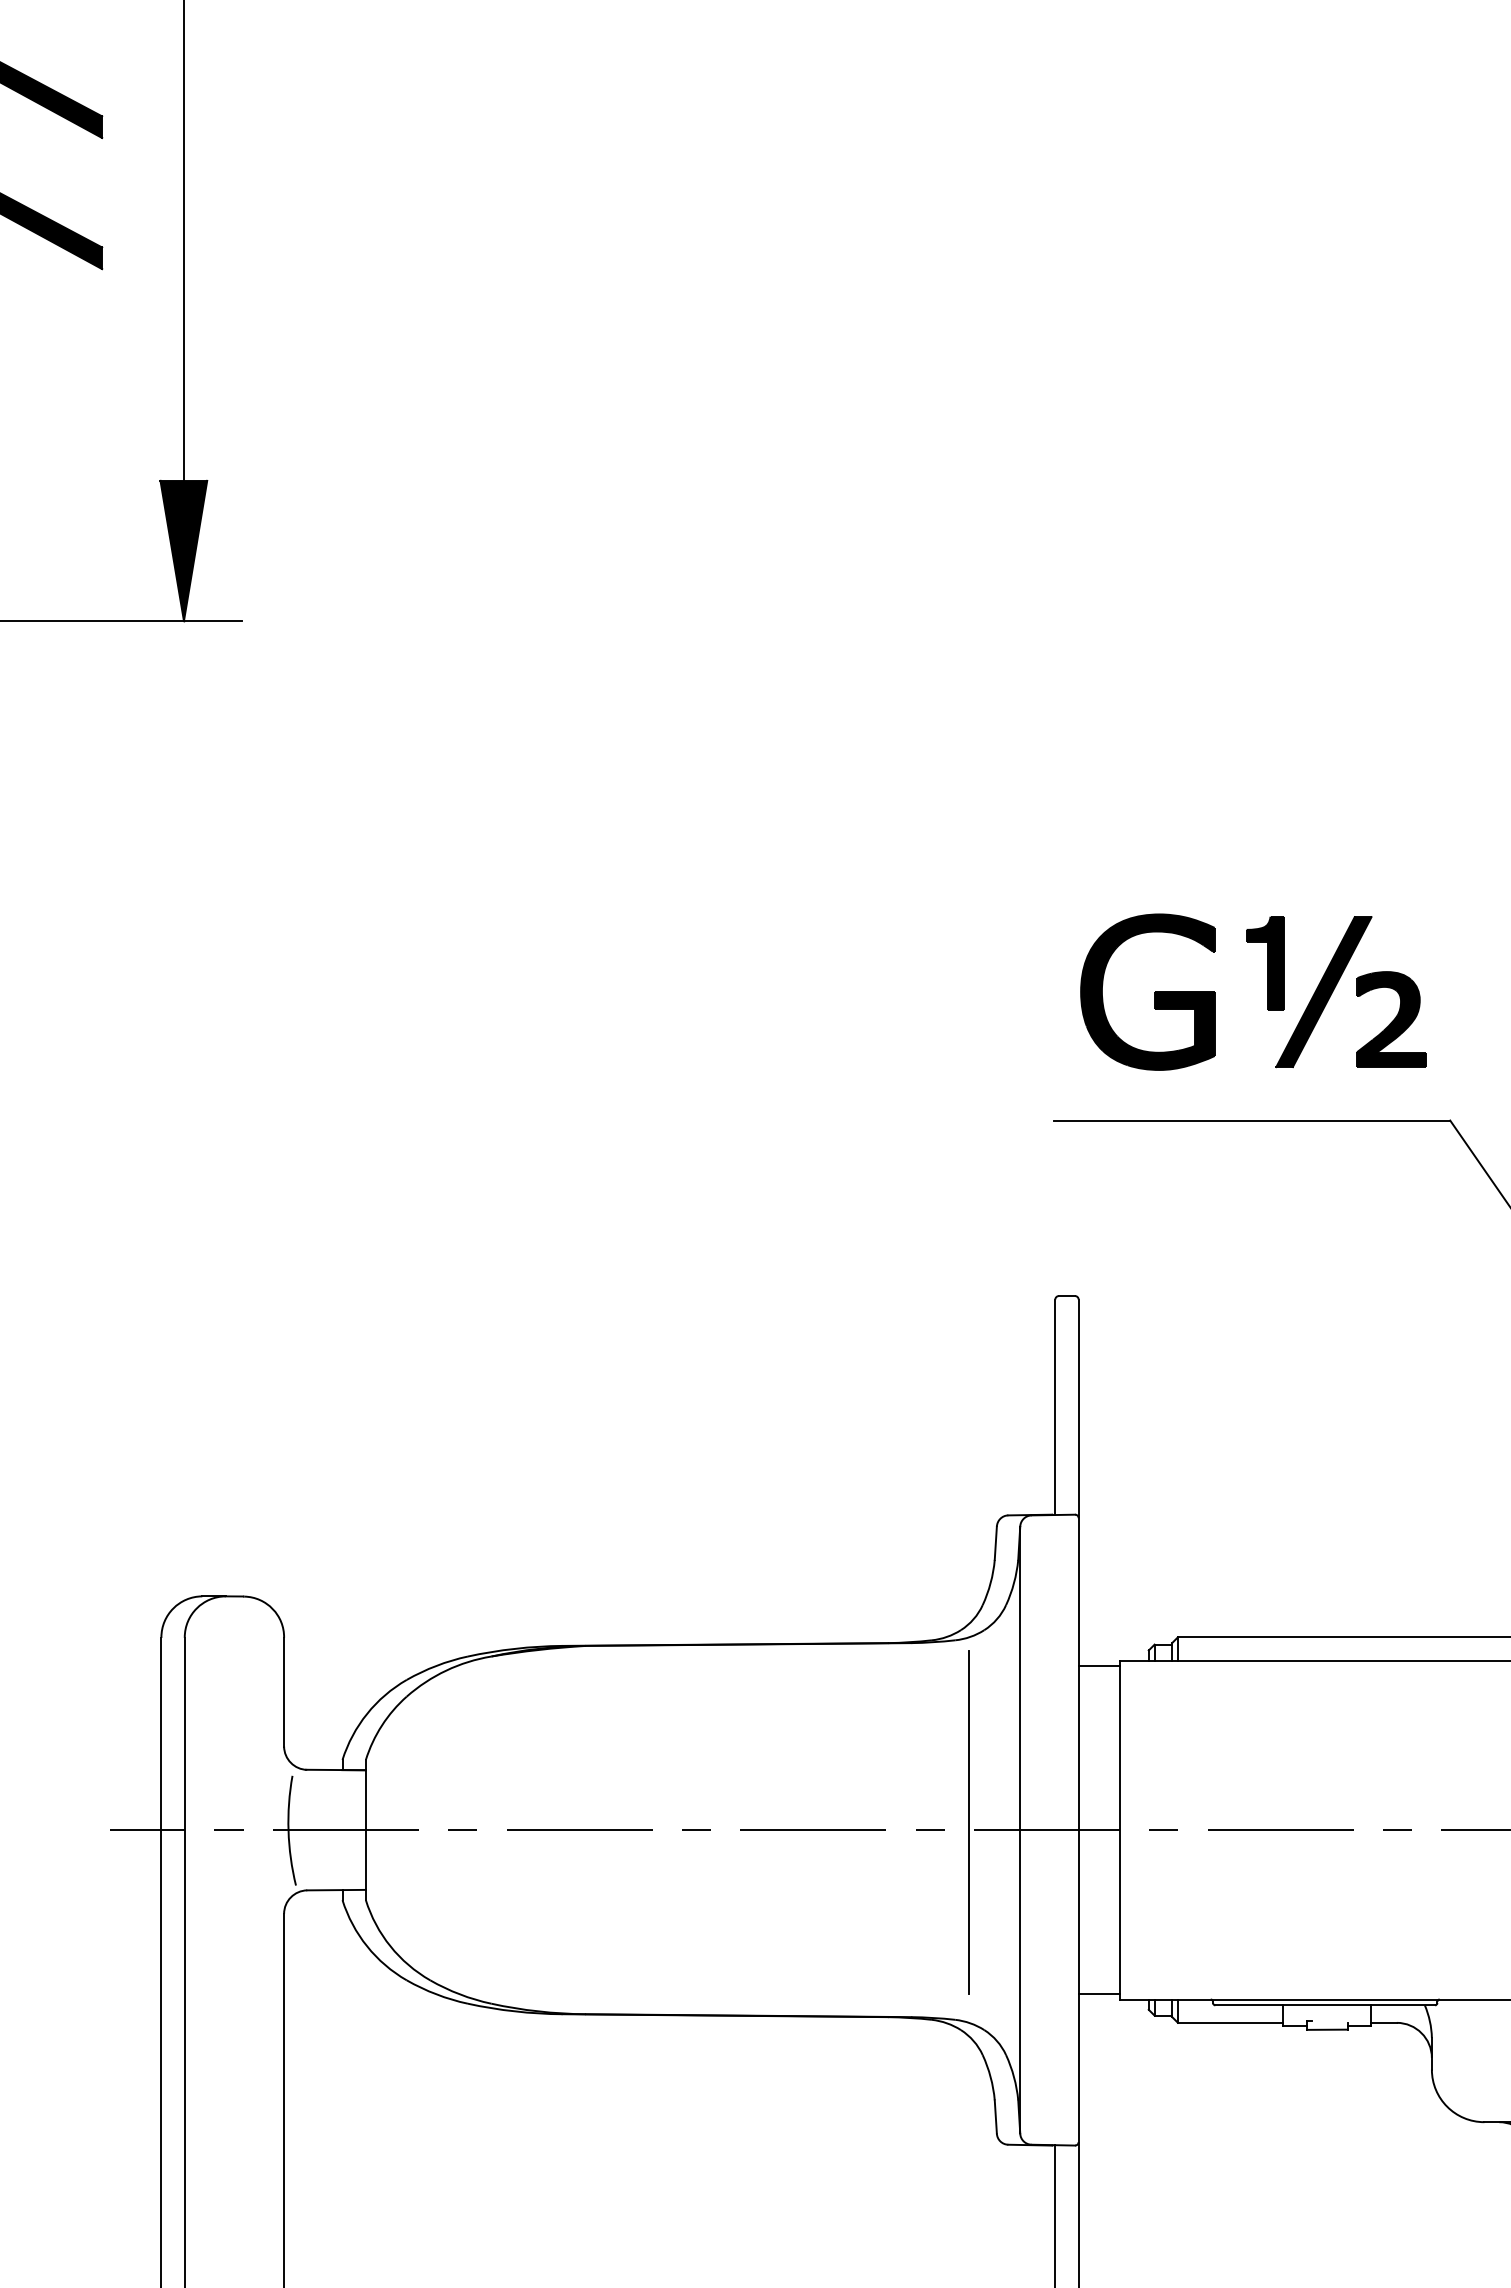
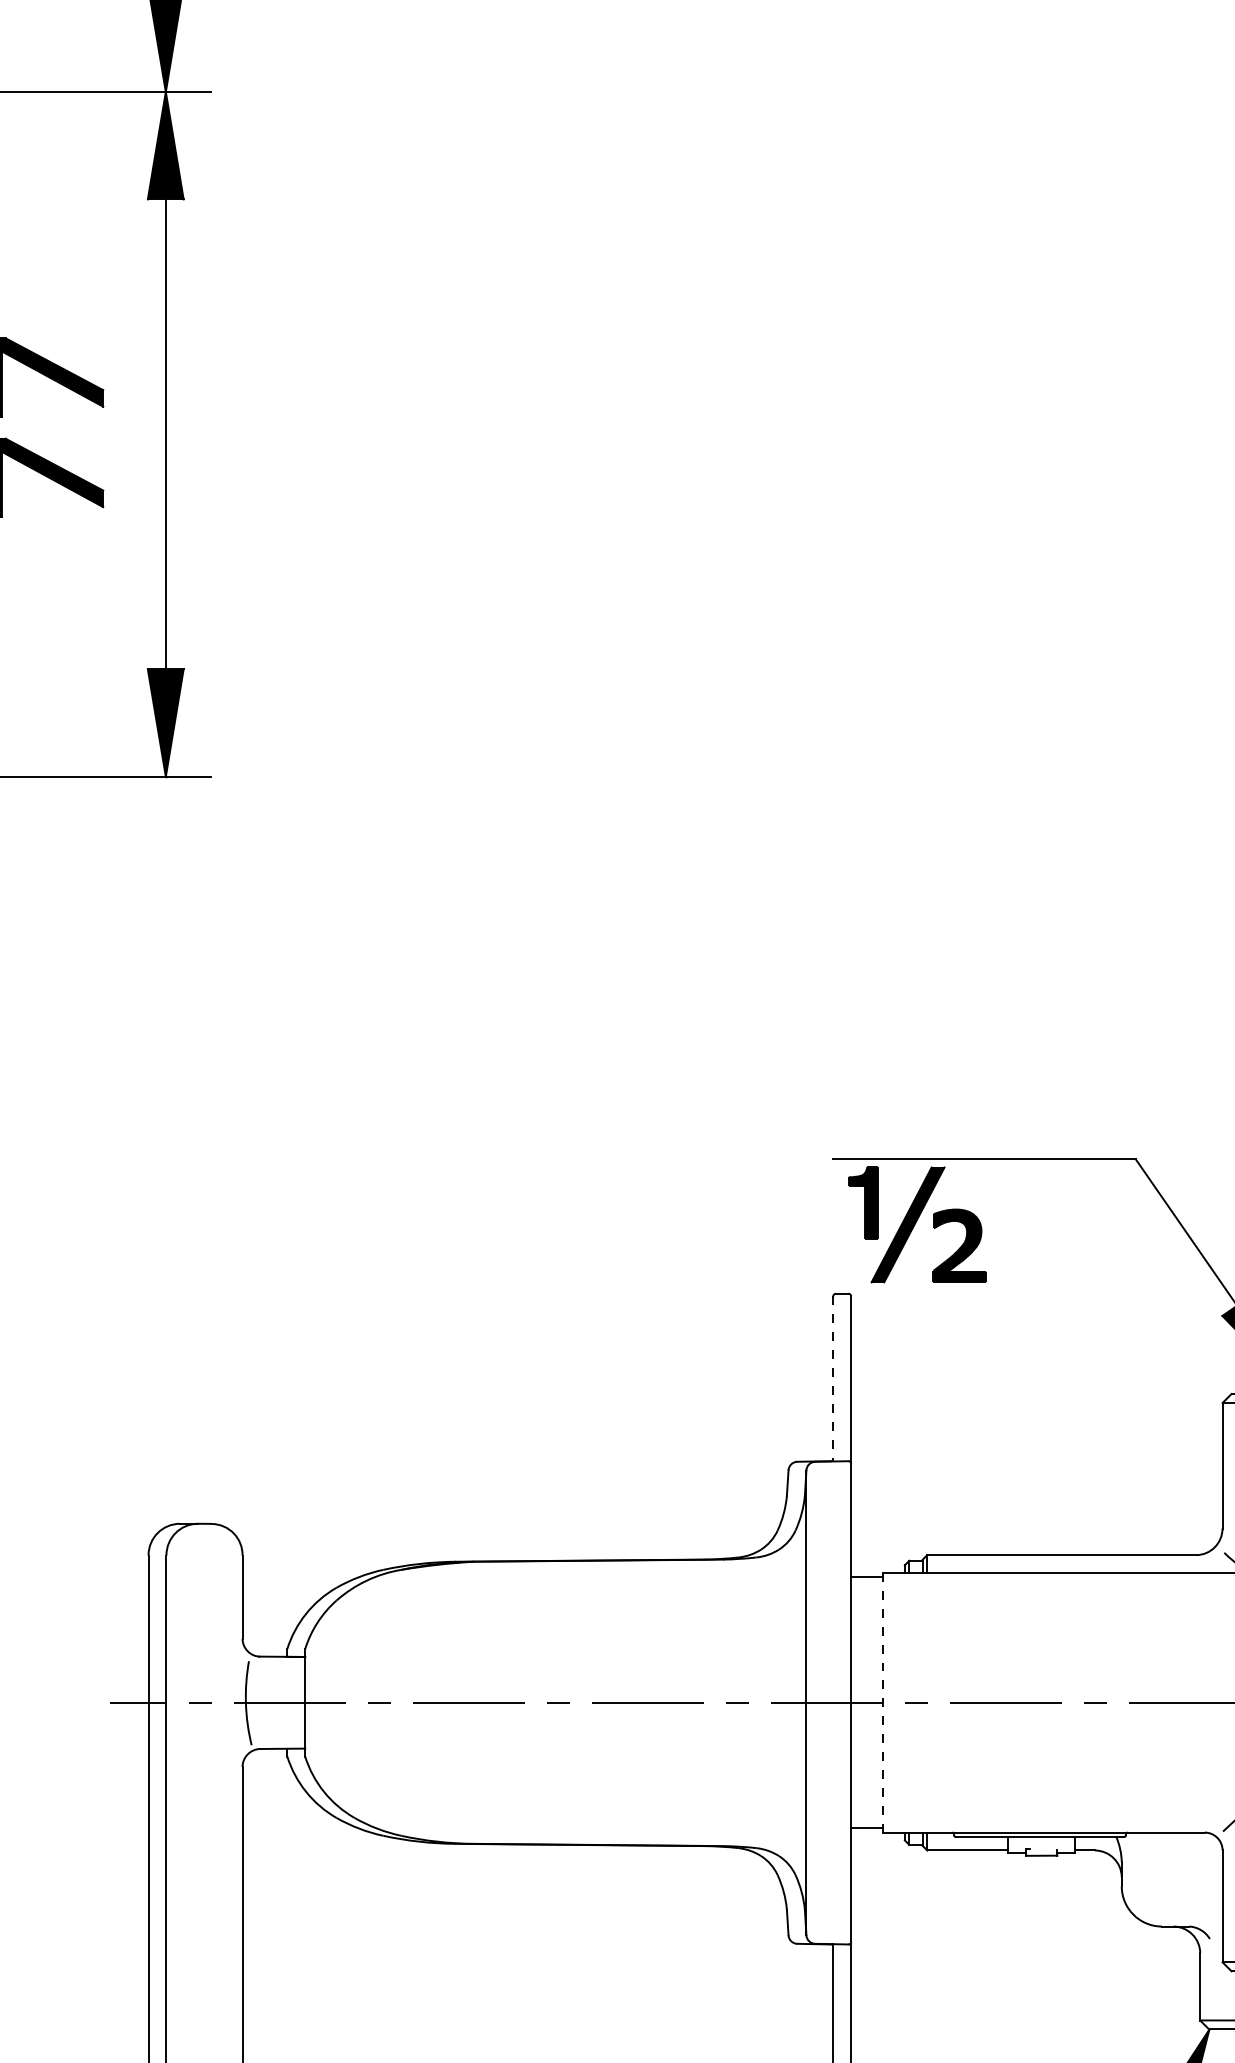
part: (1146, 991) -> (903, 1060), removed
part: (1336, 991) -> (917, 1224), moved
line: (1055, 1406) -> (833, 1378), solid -> dashed
line: (969, 1821) -> (767, 1696), removed
line: (1119, 1829) -> (882, 1702), solid -> dashed

